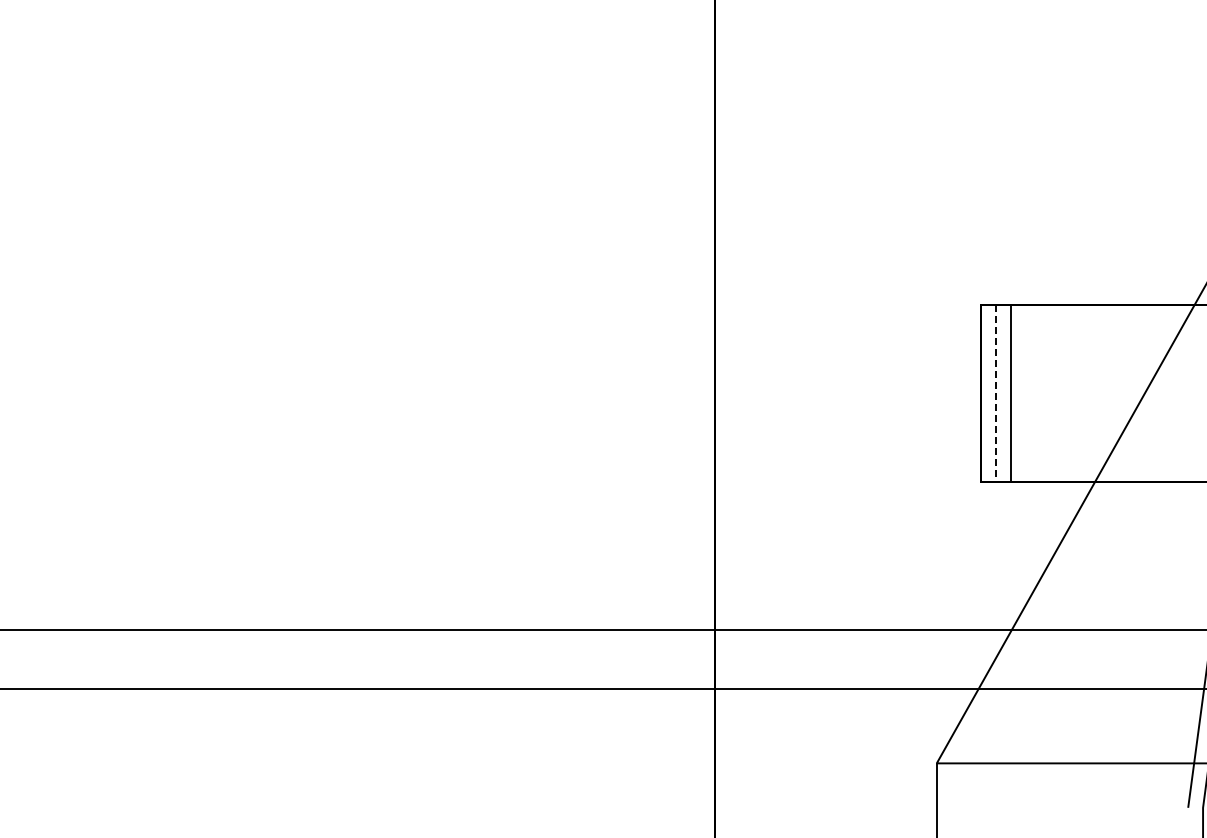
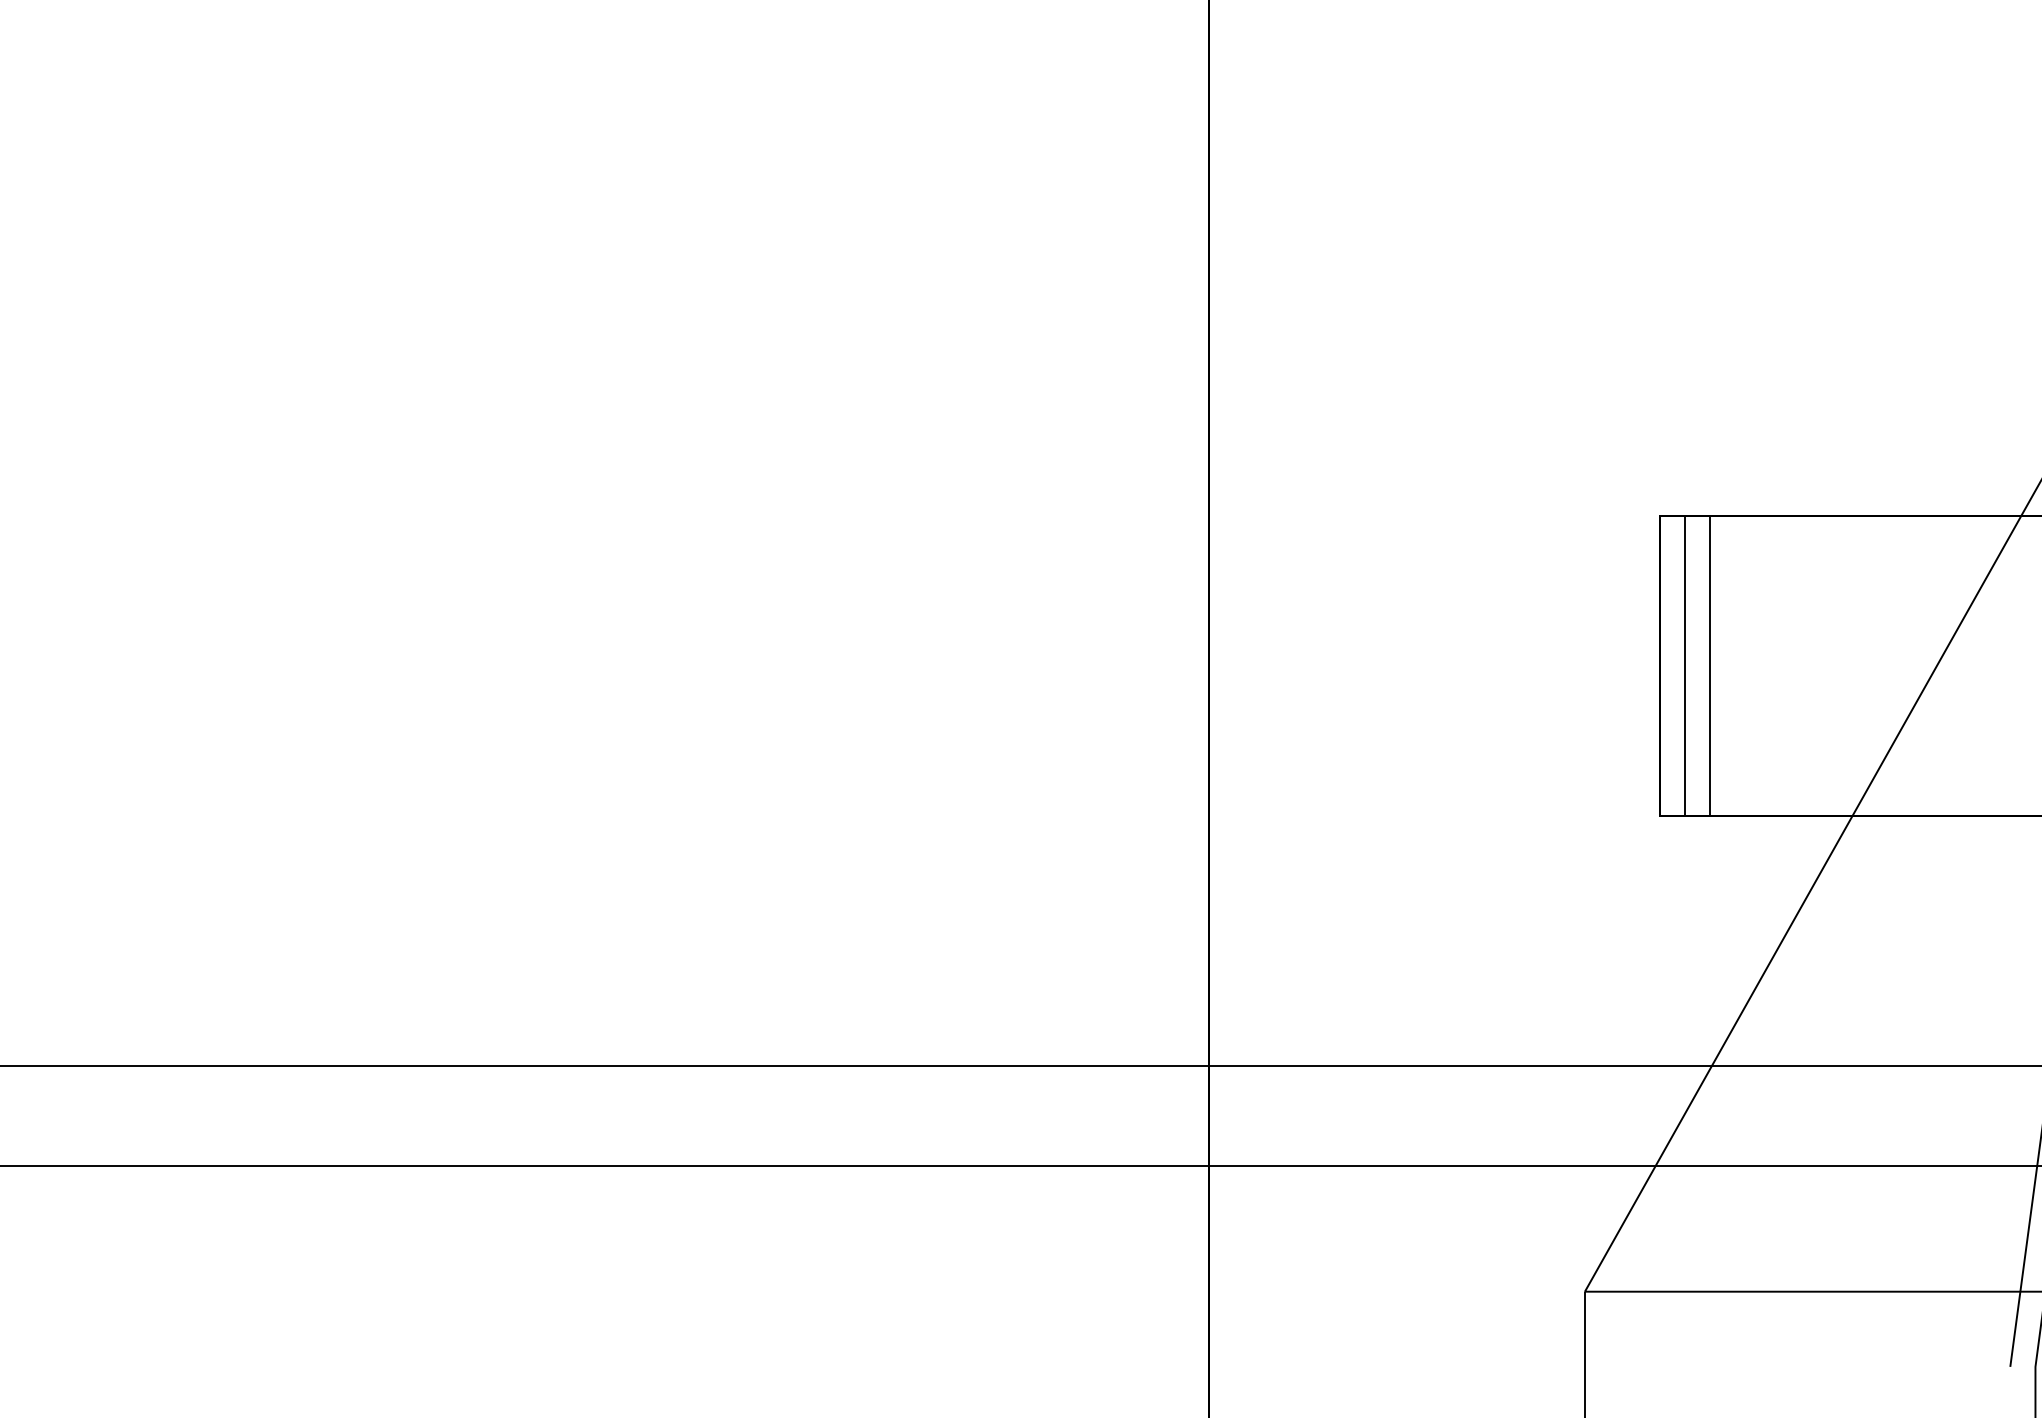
line: (995, 393) -> (1684, 665), dashed -> solid

